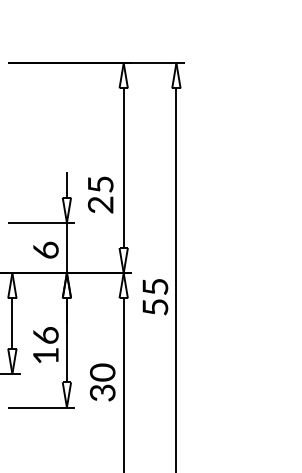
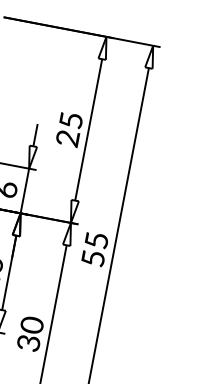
text: (100, 194) -> (69, 129), moved
text: (102, 382) -> (30, 333), moved

